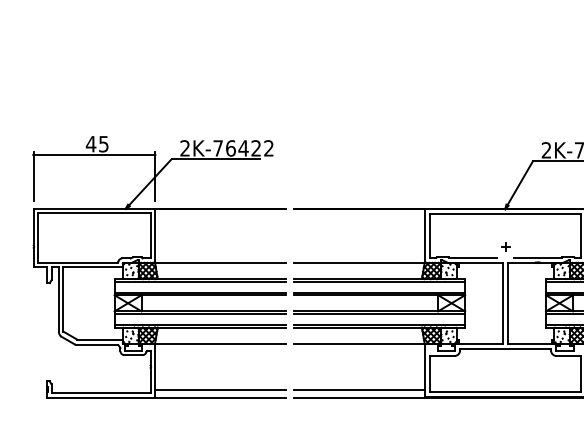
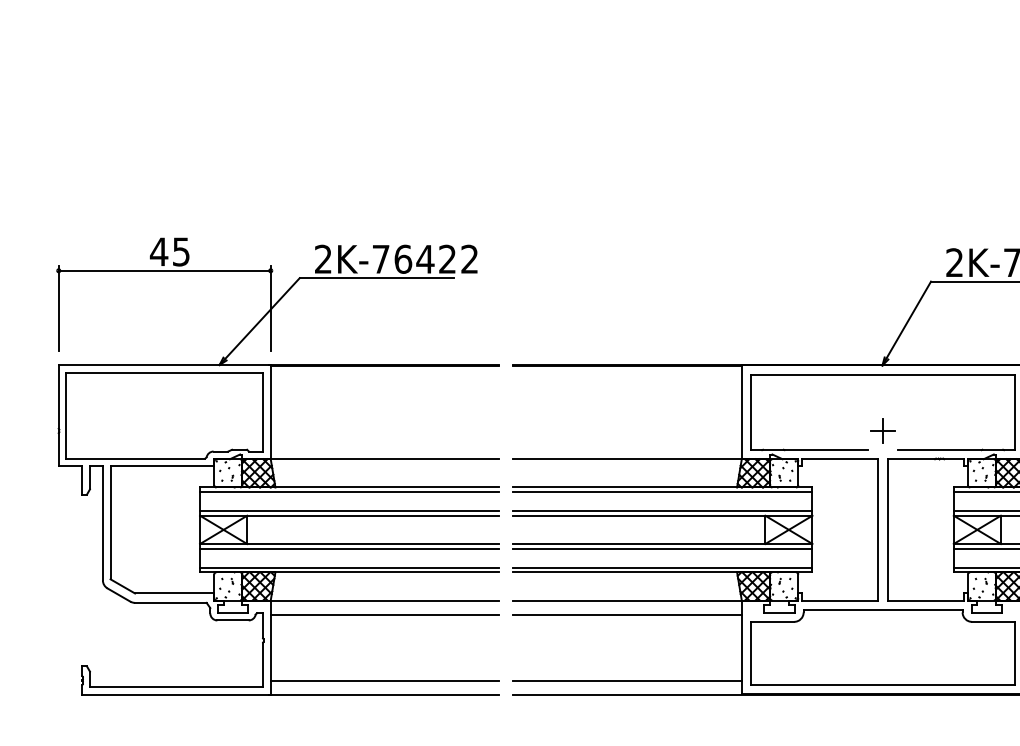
part: (505, 246) -> (882, 430), size x1.67
line: (220, 351) -> (385, 614), added
line: (358, 351) -> (626, 614), added

